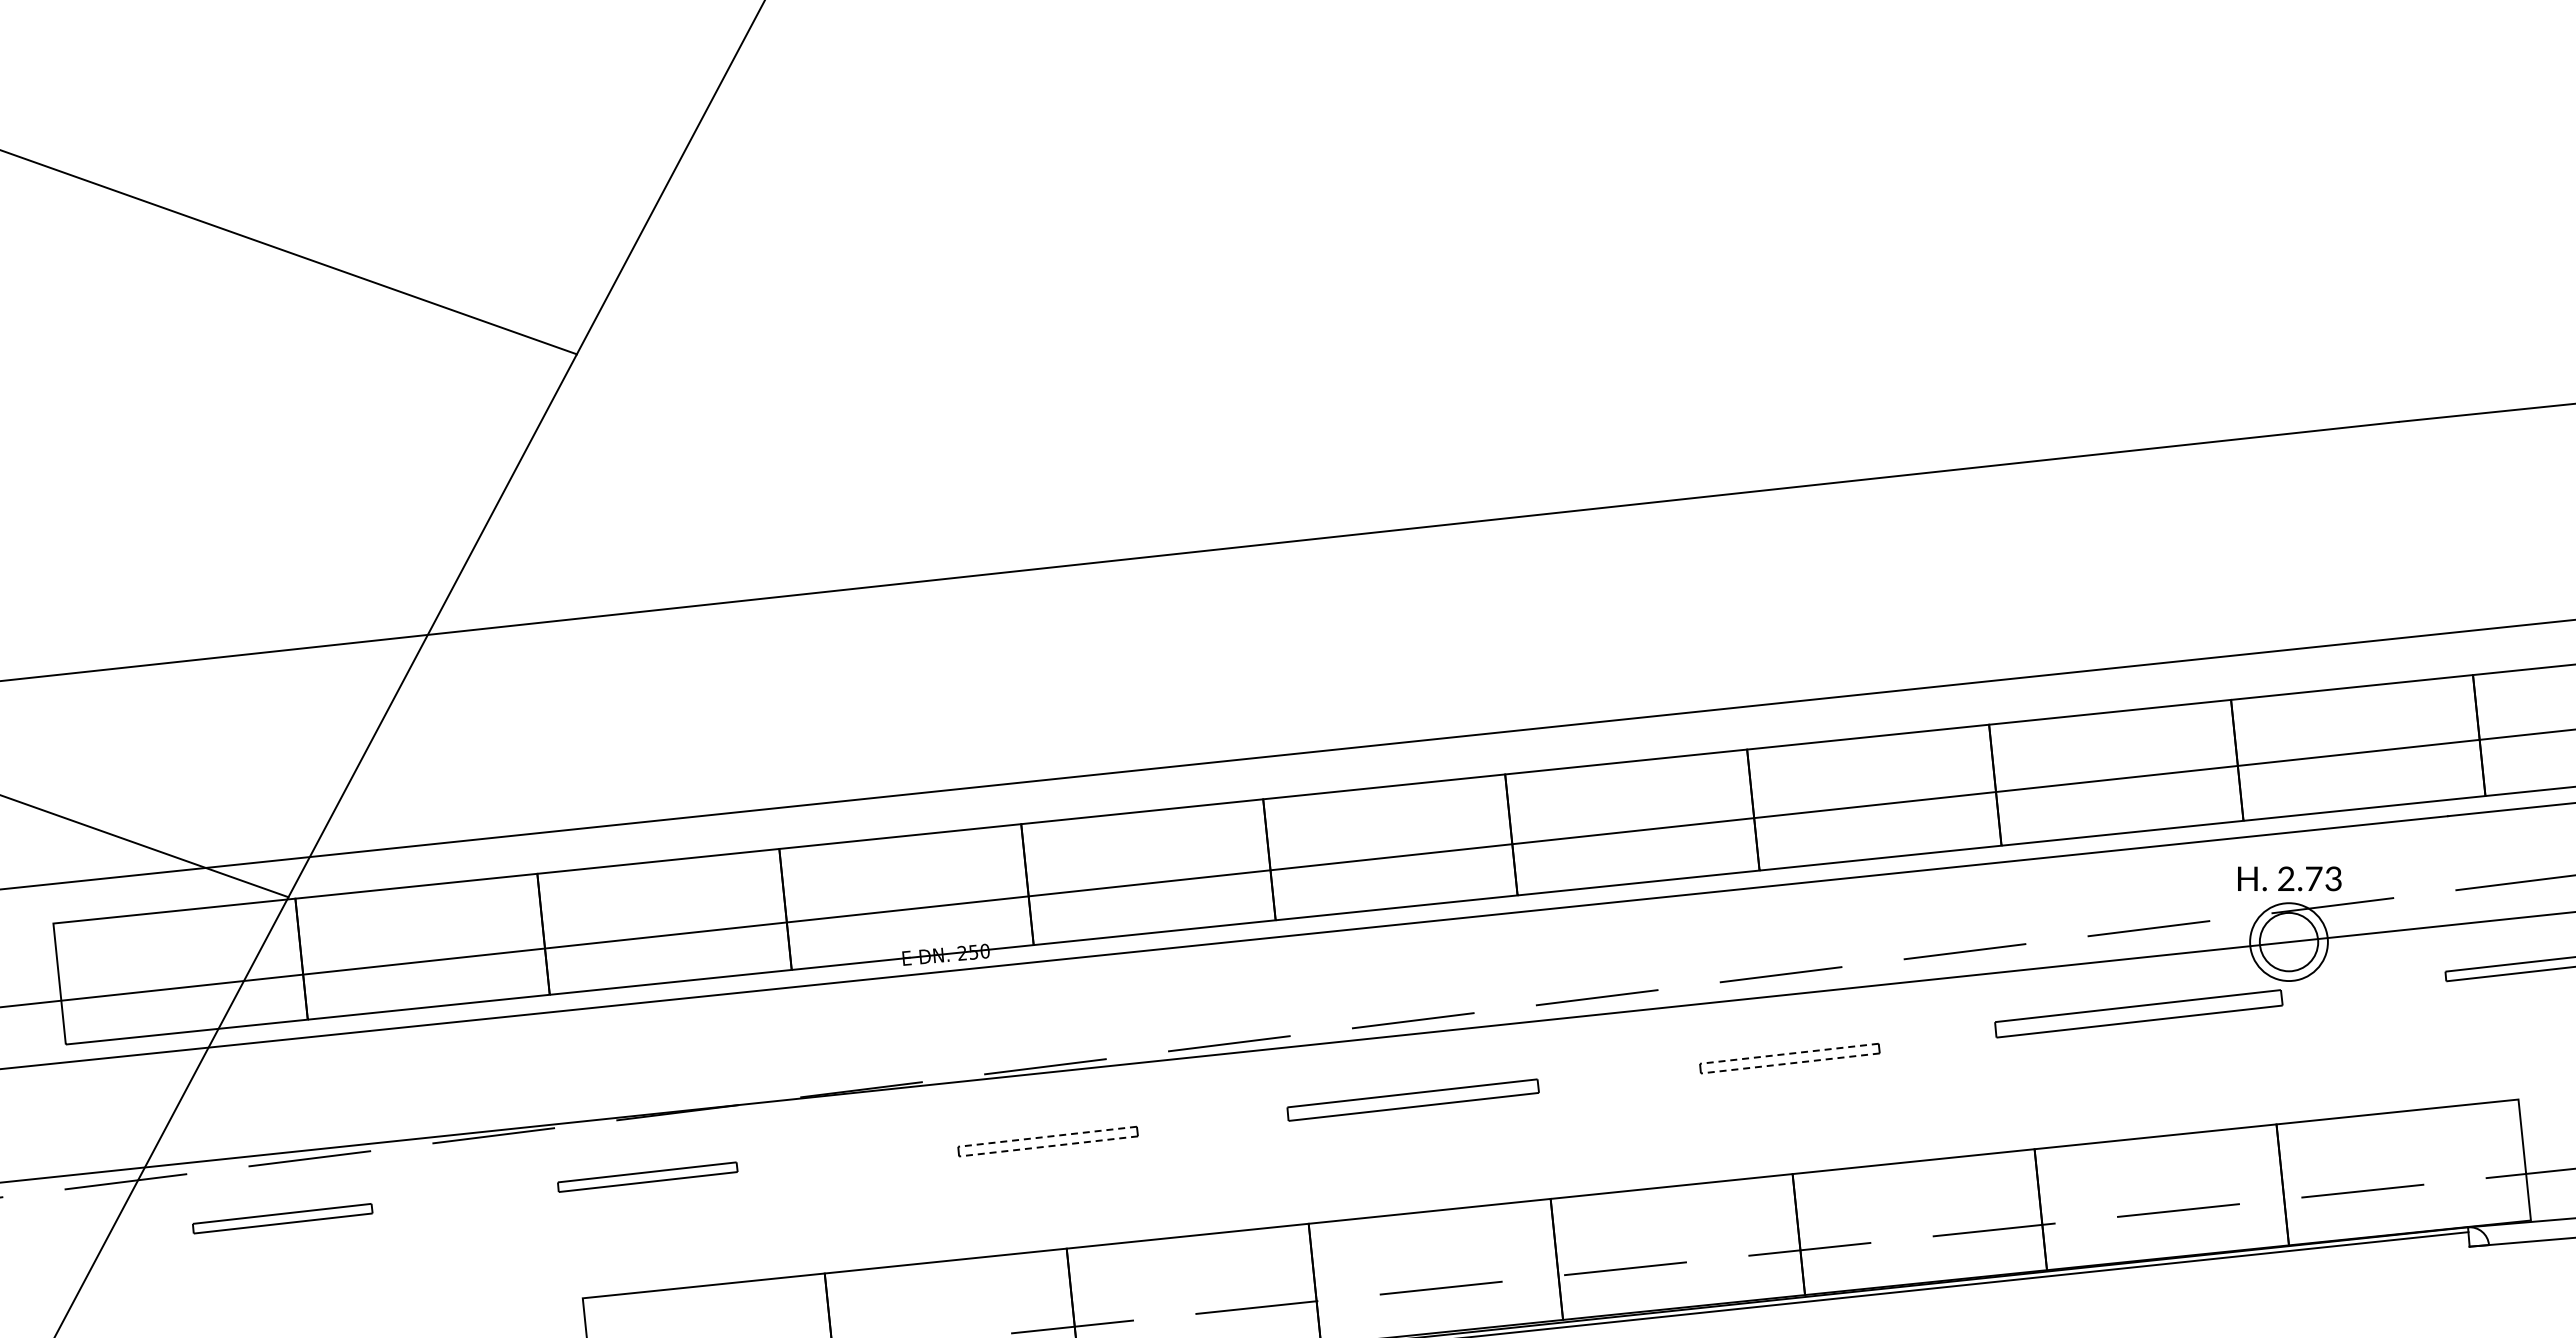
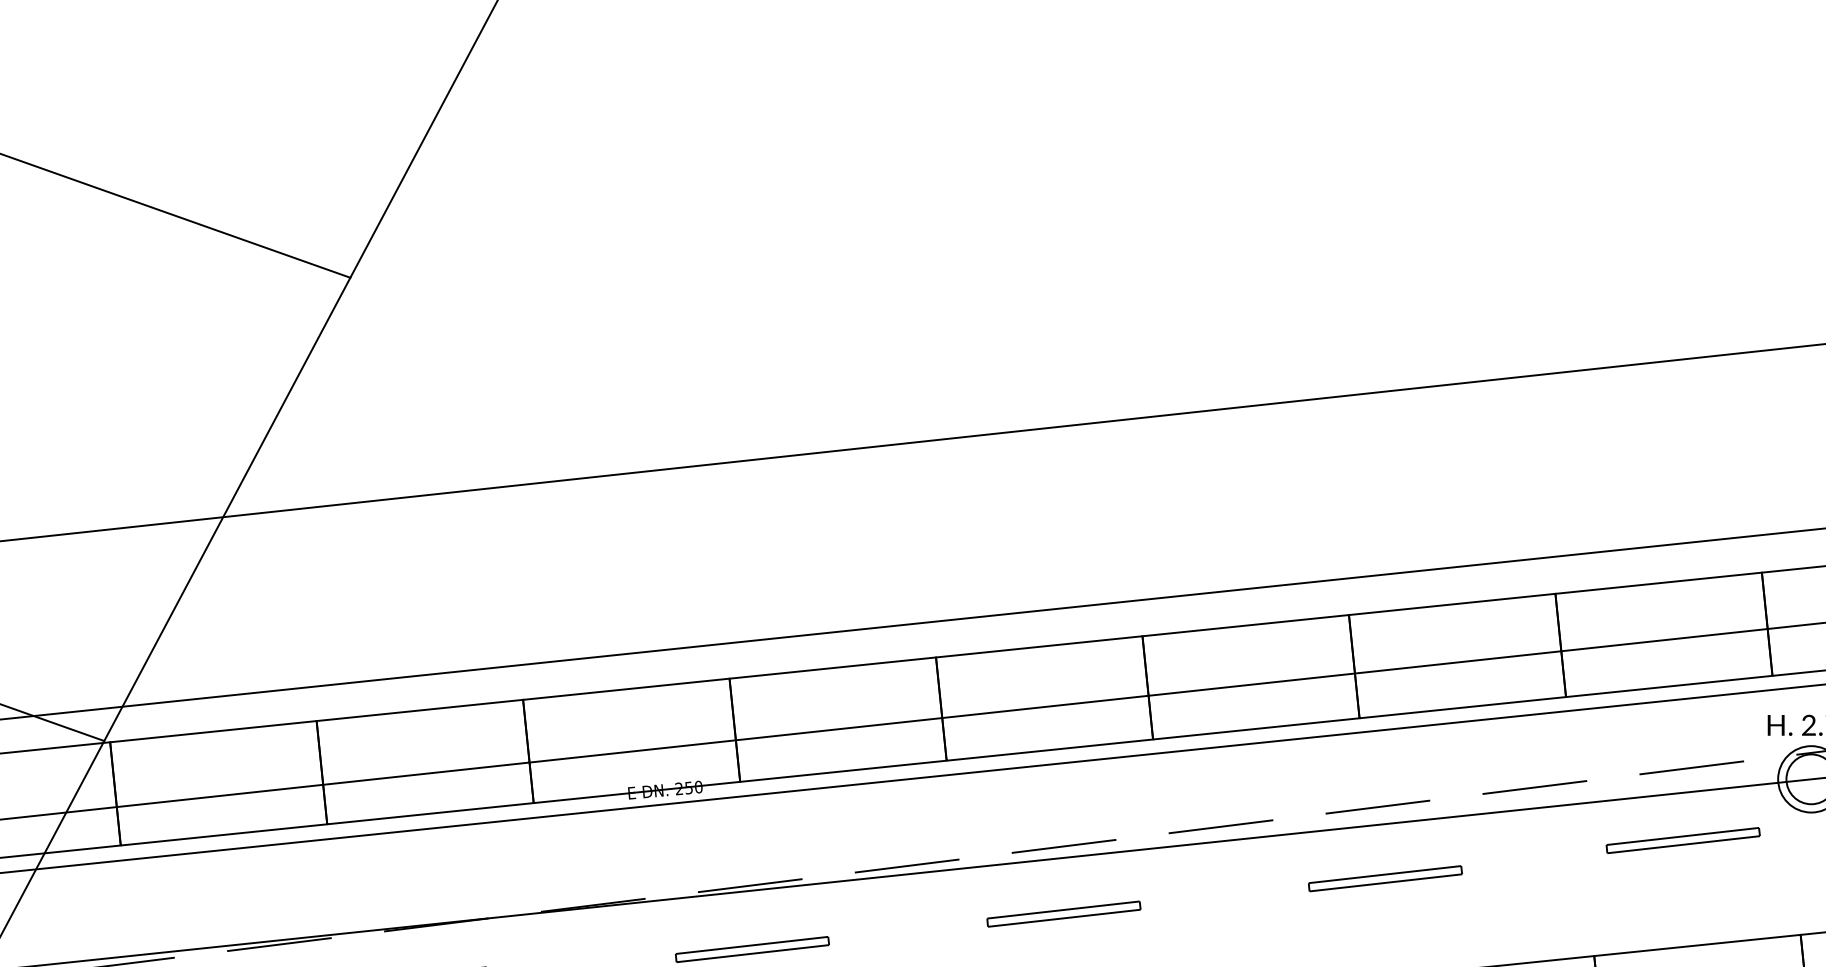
part: (2138, 1013) -> (1682, 840), size x0.62
line: (1789, 1053) -> (1385, 874), dashed -> solid
line: (1790, 1063) -> (1385, 882), dashed -> solid
part: (1412, 1099) -> (1063, 913), size x0.71
line: (1047, 1136) -> (751, 945), dashed -> solid
line: (1048, 1146) -> (752, 953), dashed -> solid

